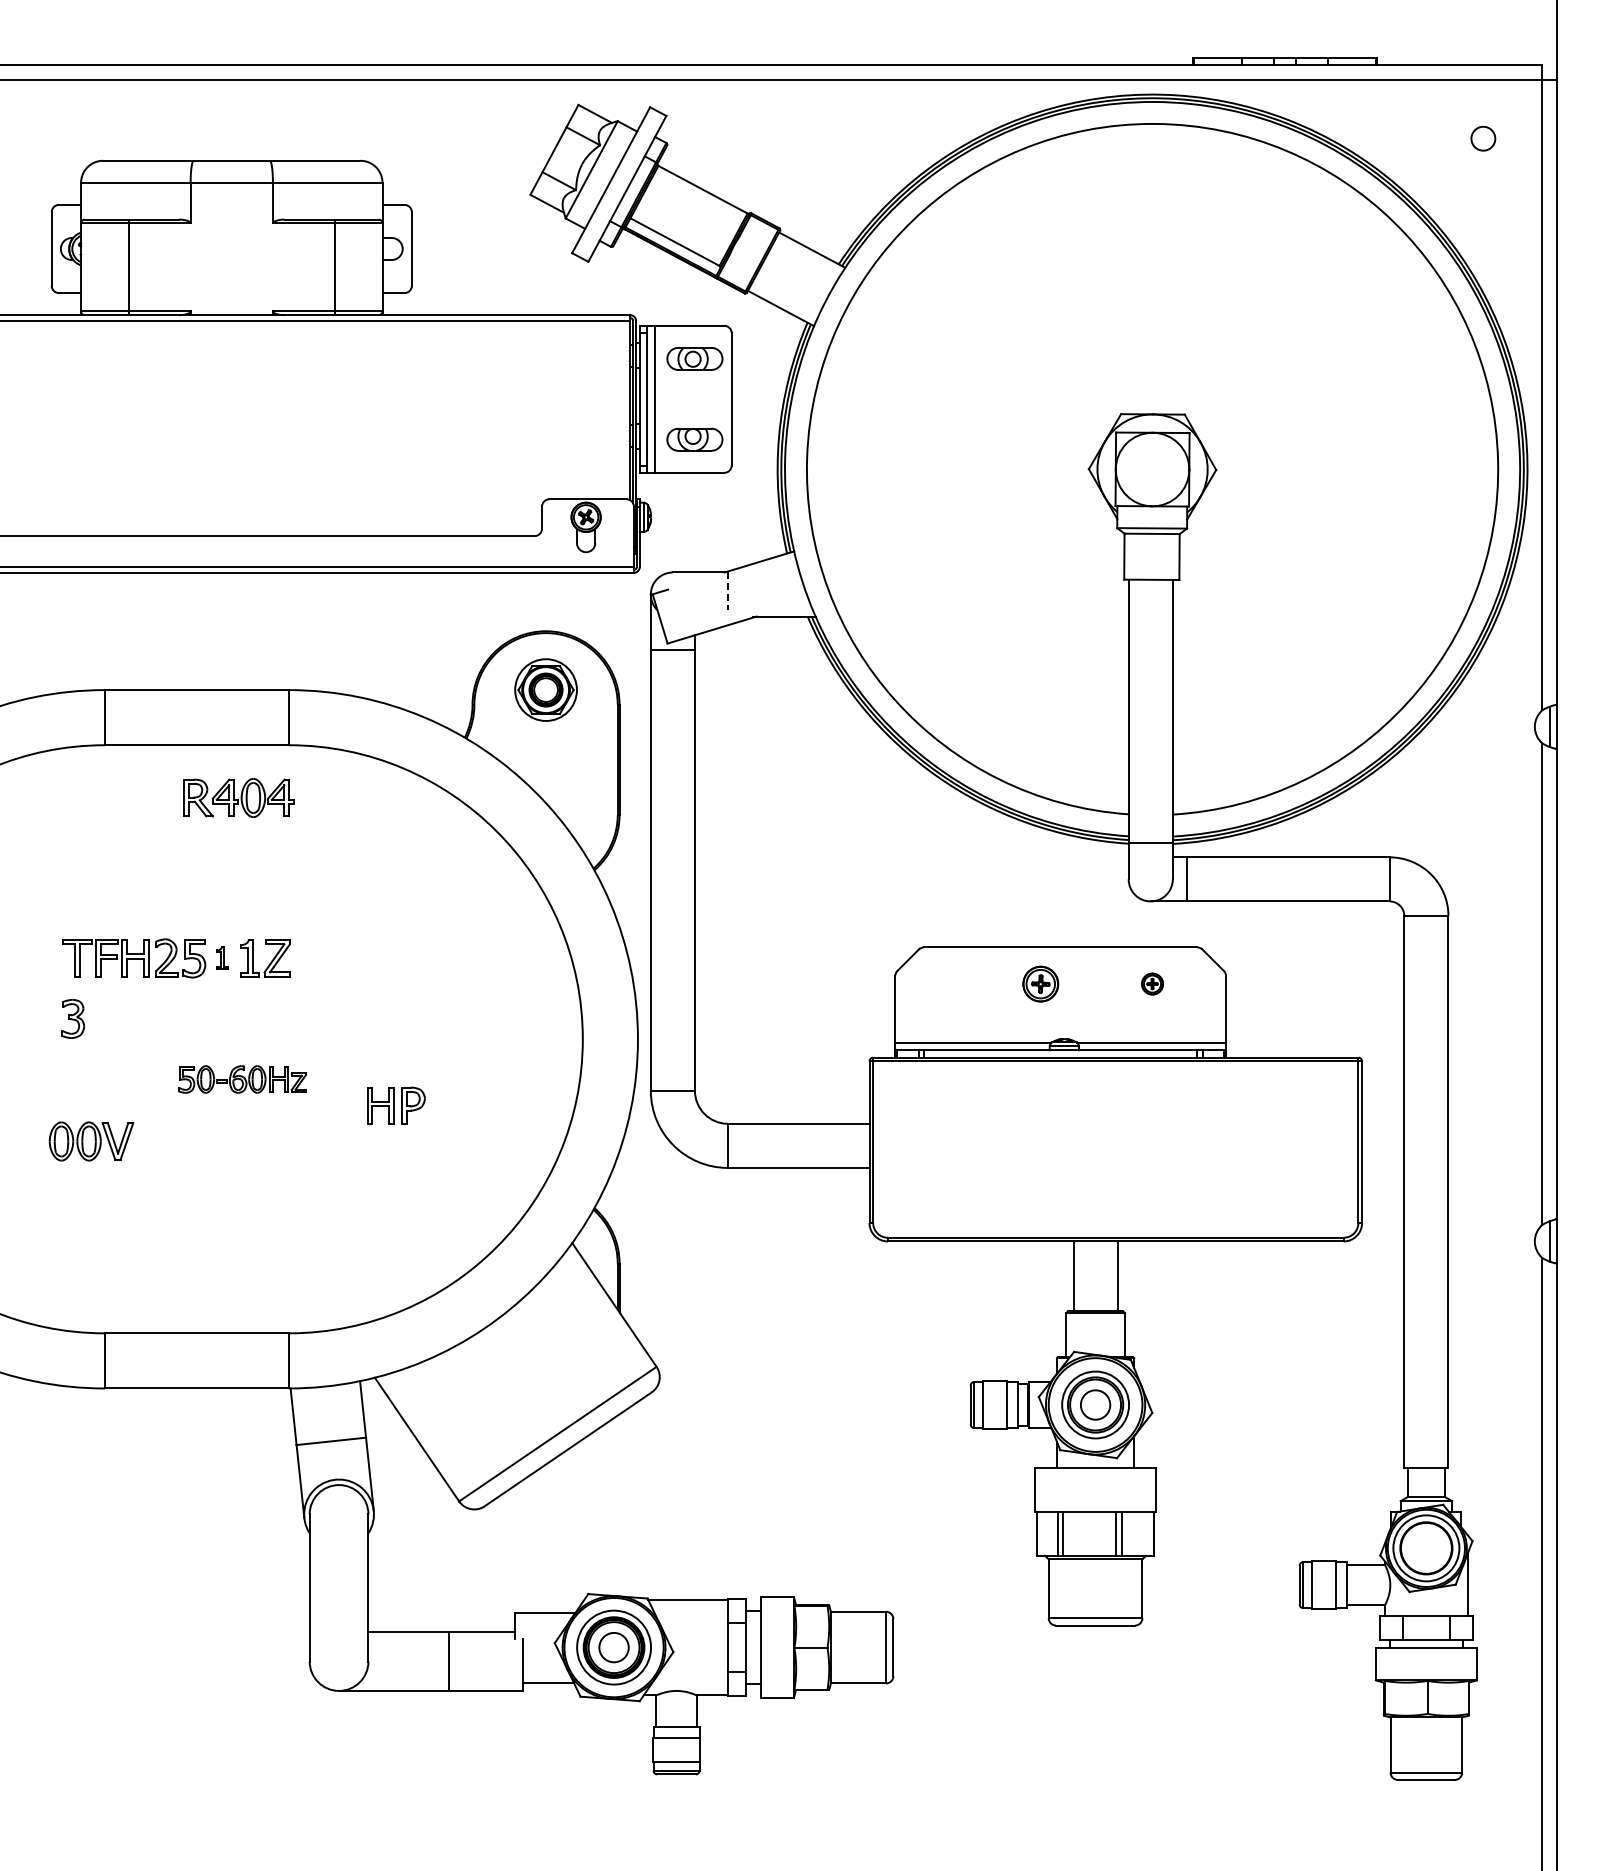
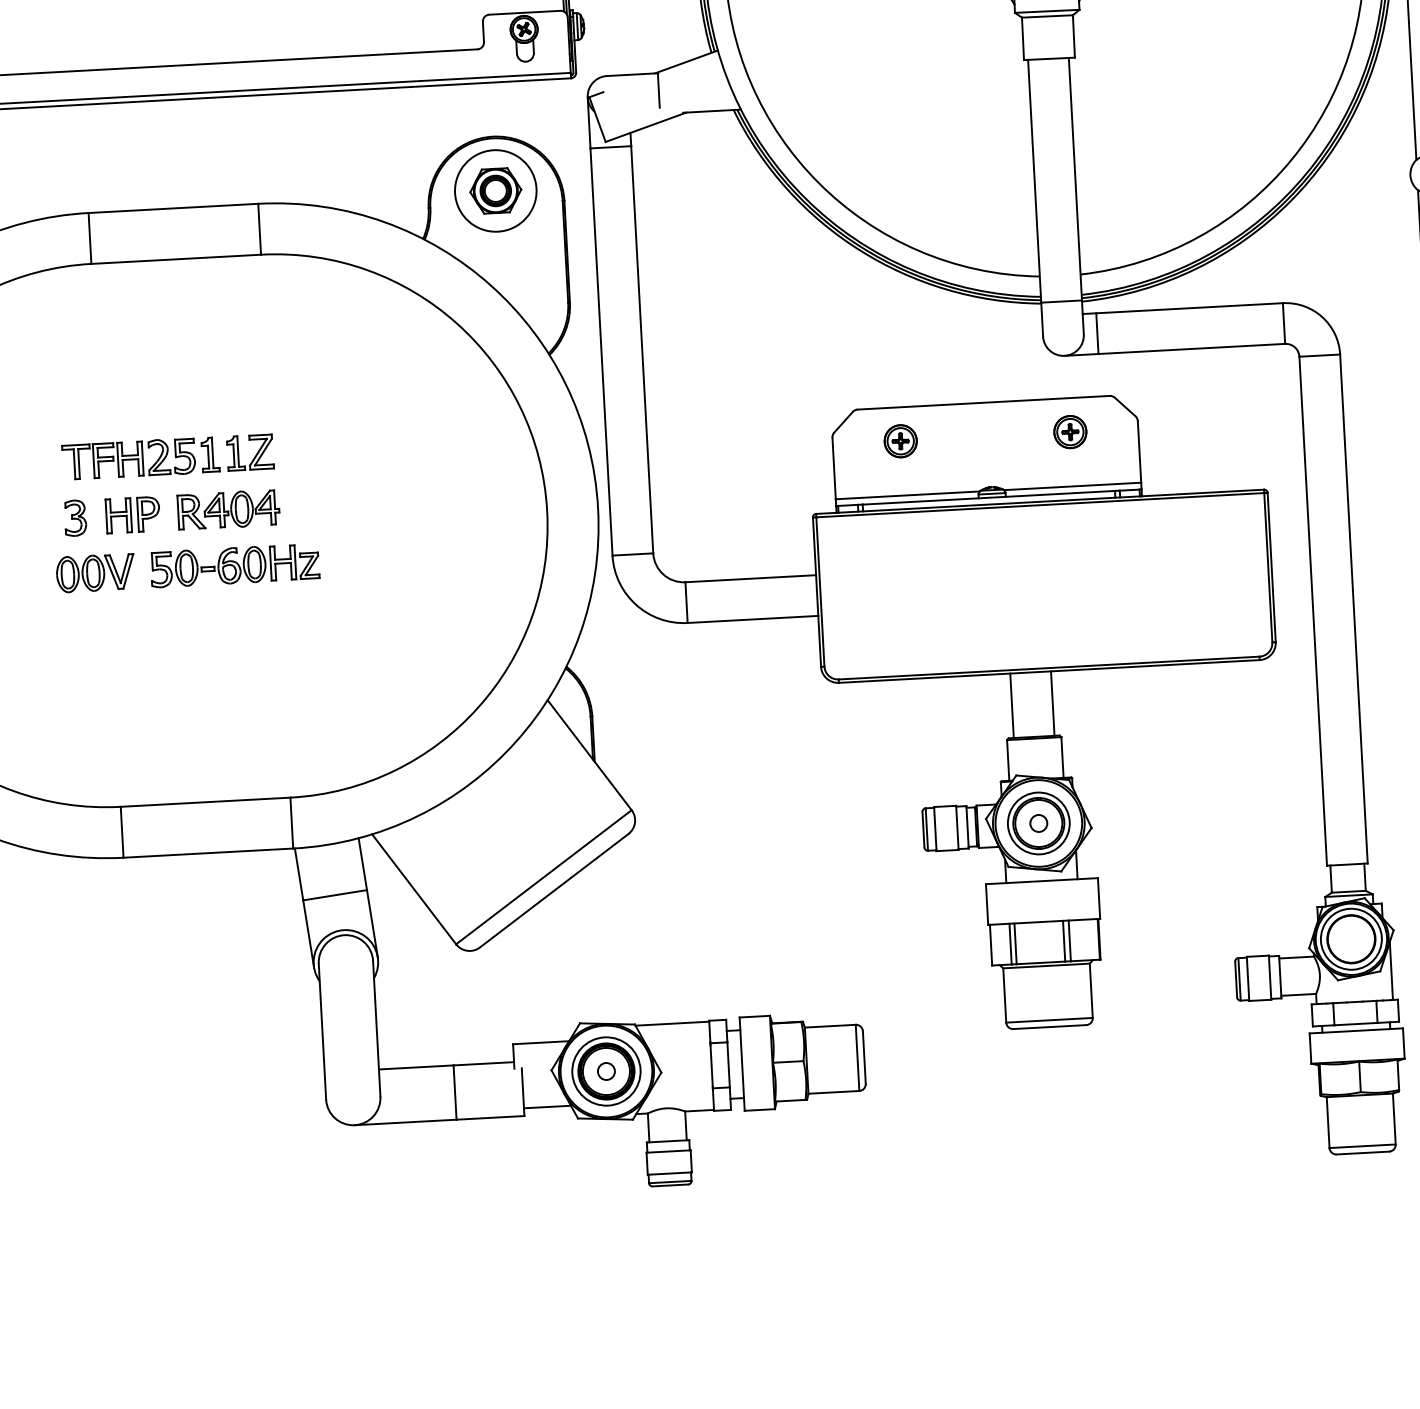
line: (728, 591) -> (659, 90), dashed -> solid
circle: (545, 689) -> (495, 190), size x1.43
part: (238, 797) -> (228, 509), moved
part: (222, 958) -> (210, 454), size x1.67
part: (1040, 983) -> (900, 440), moved
part: (1152, 983) -> (1070, 431), size x1.67
part: (242, 1079) -> (235, 565), size x1.43
part: (396, 1105) -> (133, 514), moved
part: (91, 1141) -> (95, 573), moved
circle: (1095, 1404) -> (1038, 823), size x0.62
circle: (613, 1647) -> (605, 1071), size x0.62

